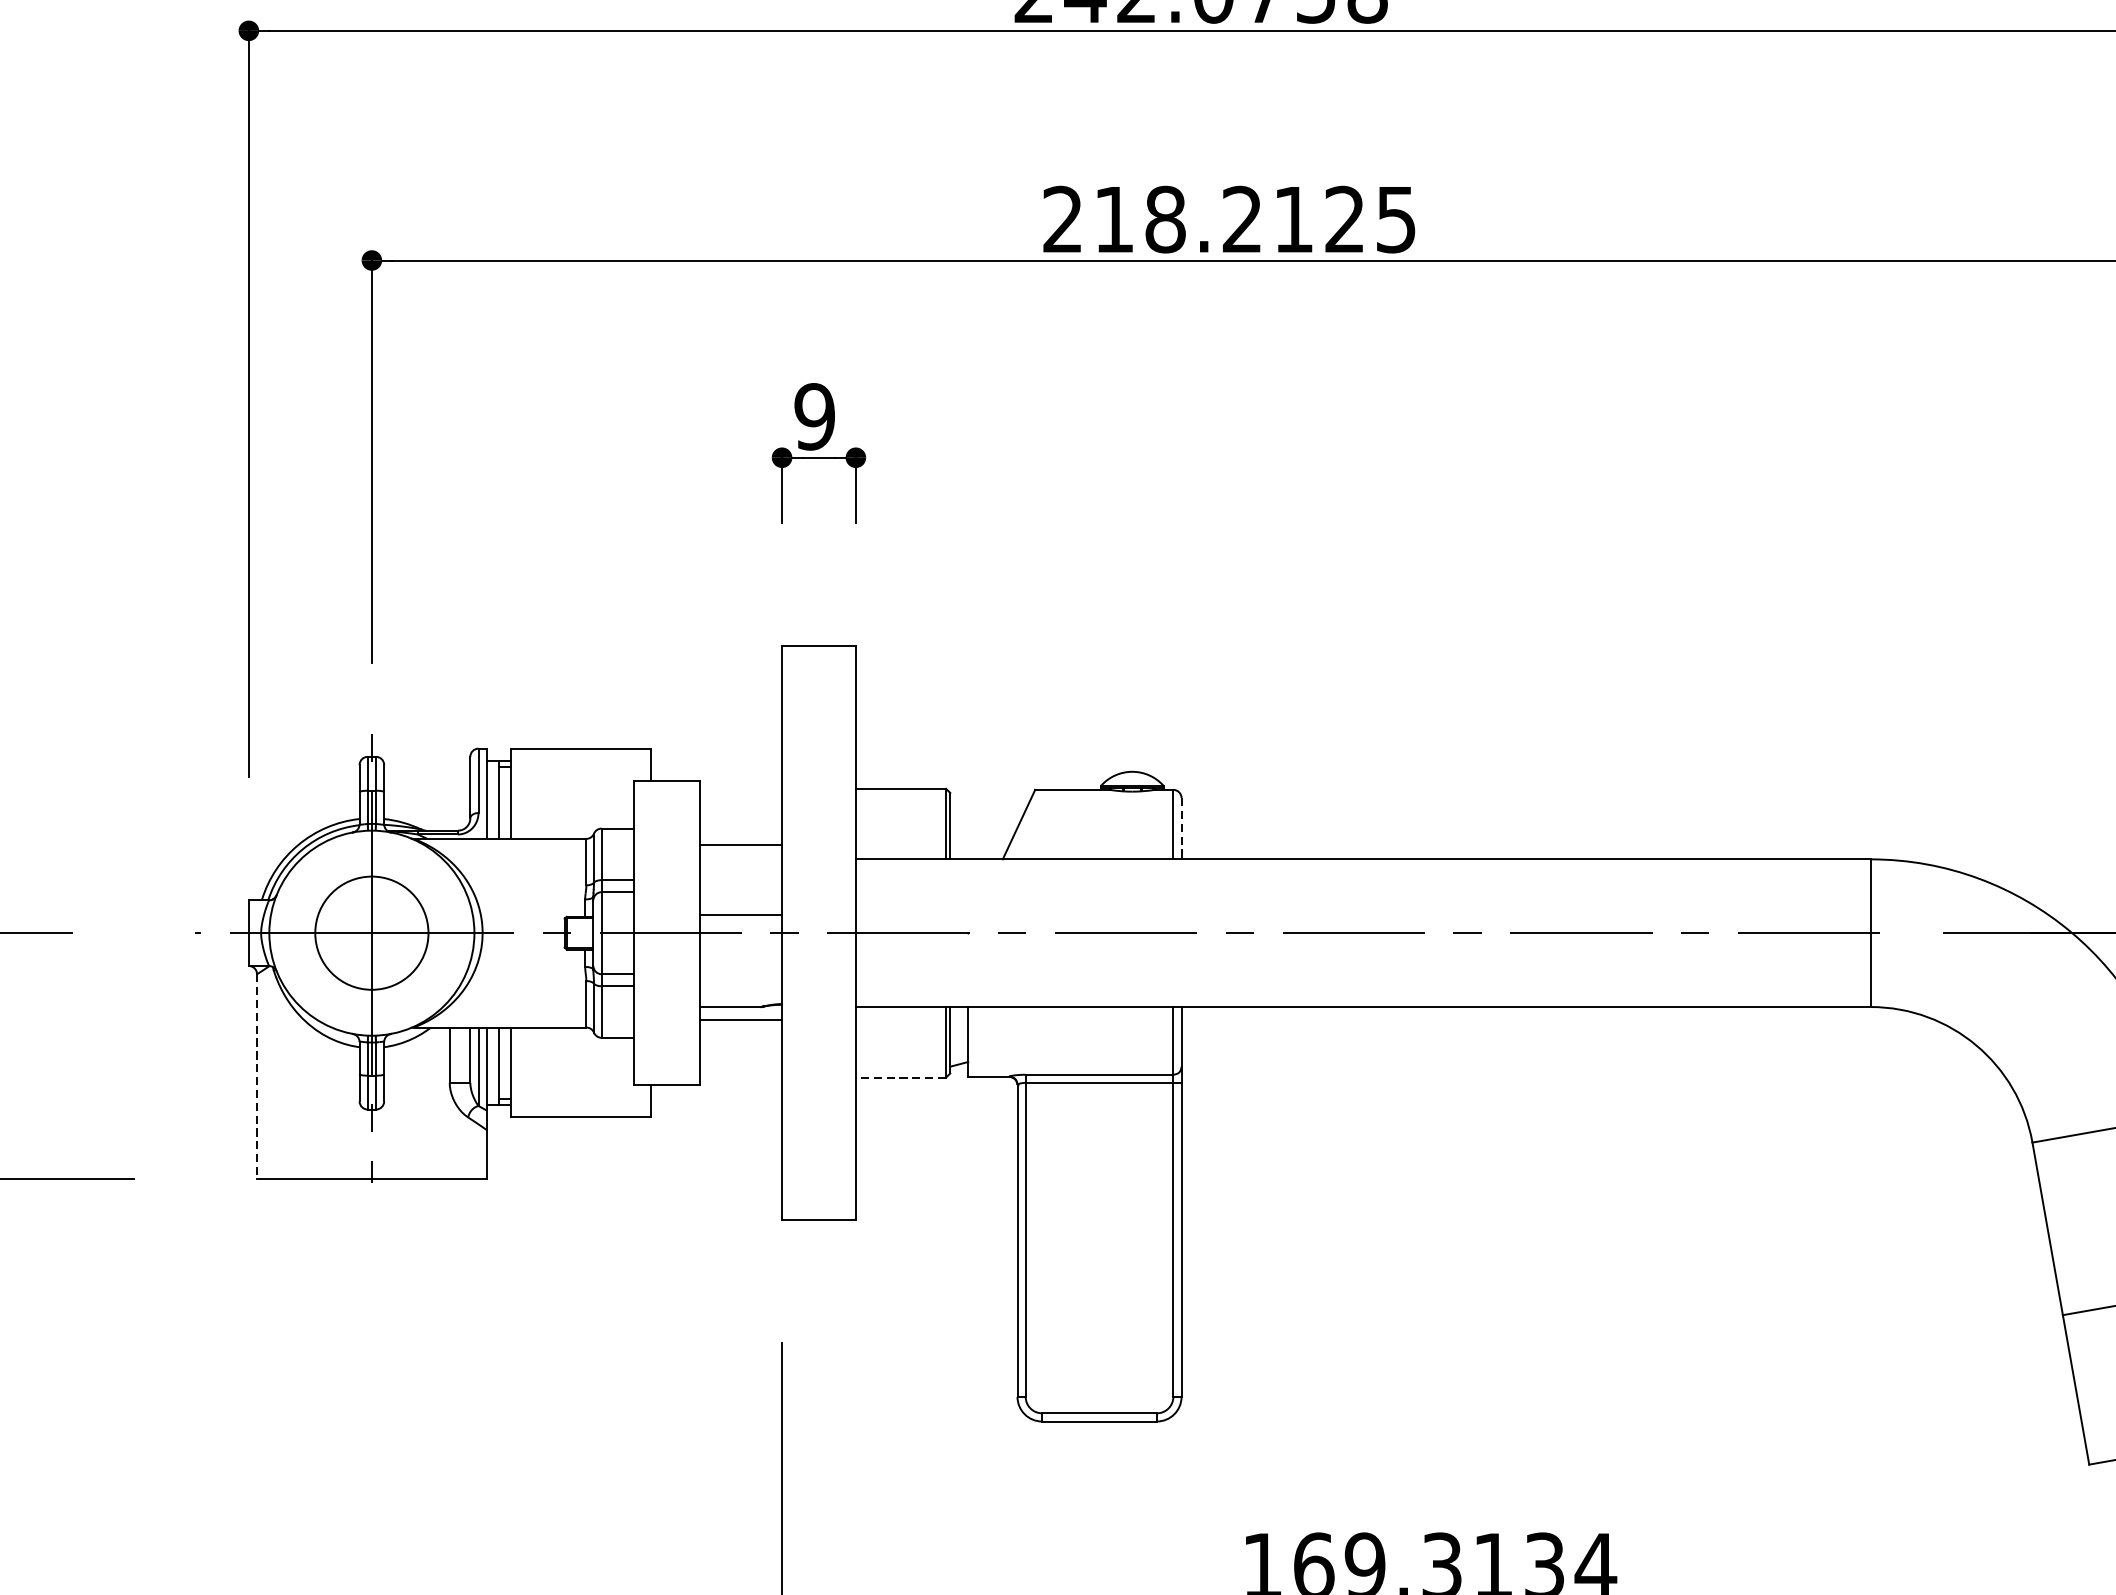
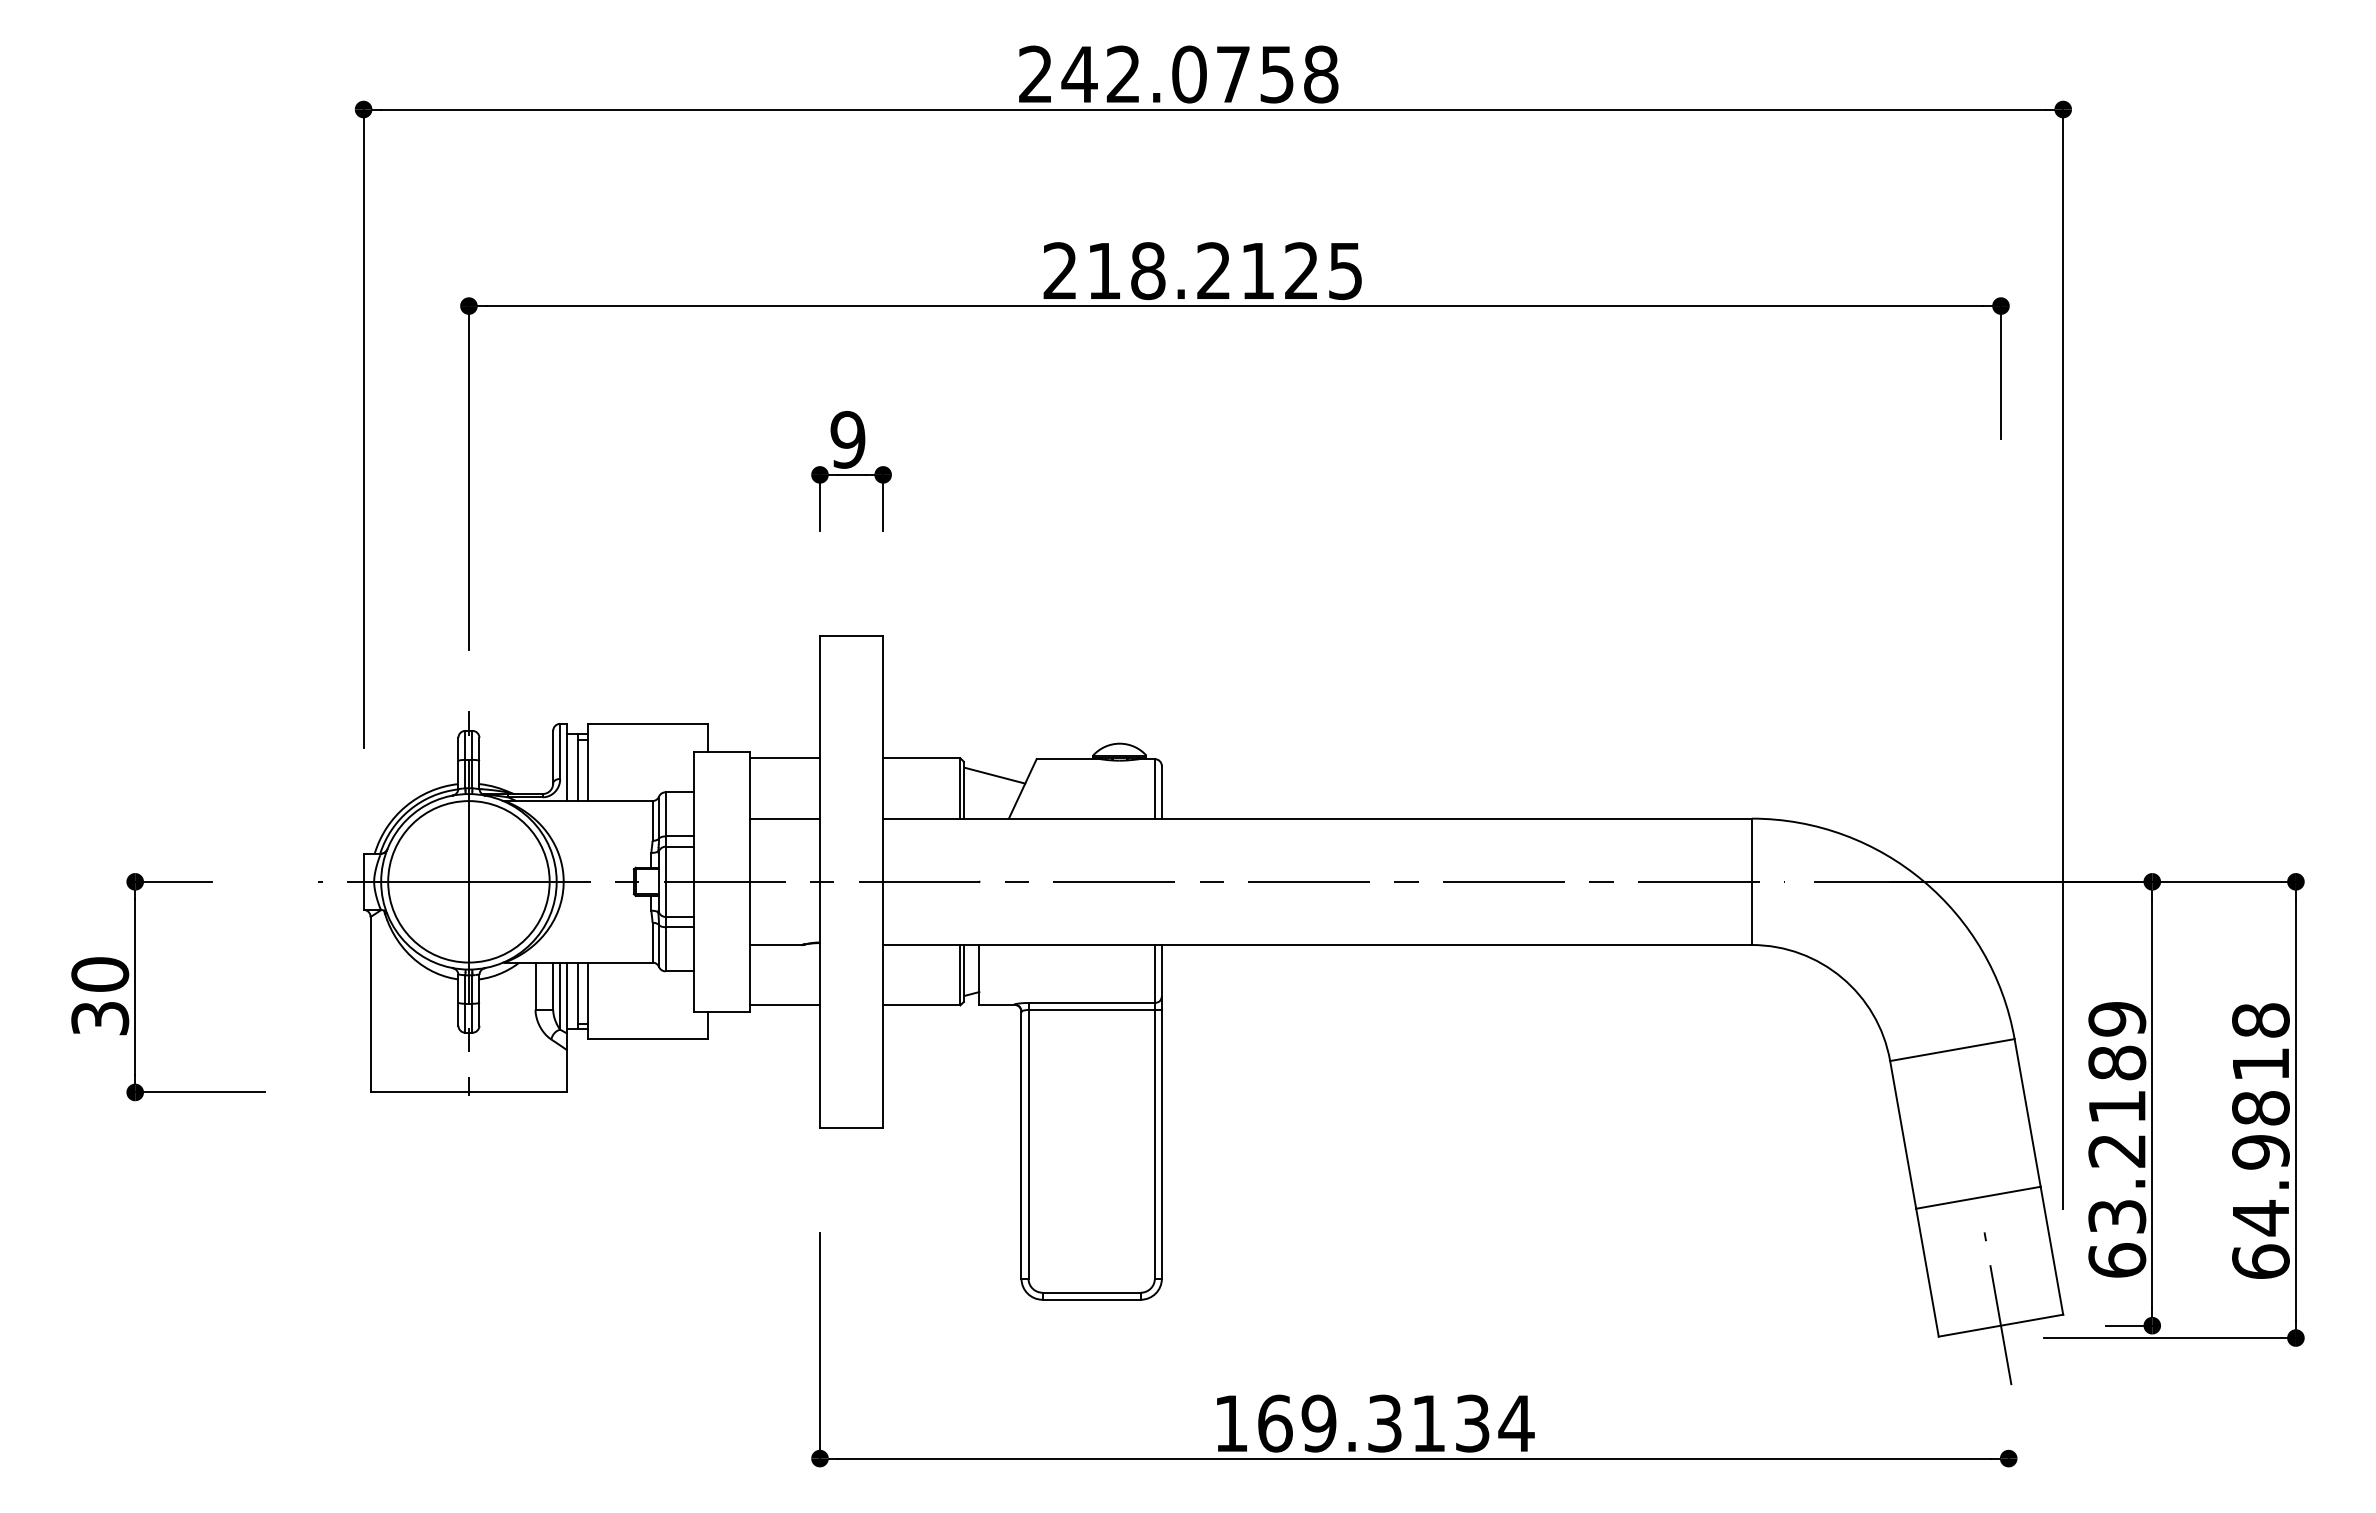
line: (985, 808) -> (994, 775), added
line: (1181, 828) -> (1161, 792), dashed -> solid
line: (740, 845) -> (784, 758), moved
line: (740, 915) -> (784, 818), moved
circle: (371, 932) -> (468, 881), size x1.67
line: (740, 1020) -> (784, 1005), moved
line: (256, 1076) -> (370, 1004), dashed -> solid
line: (900, 1077) -> (921, 1005), dashed -> solid

